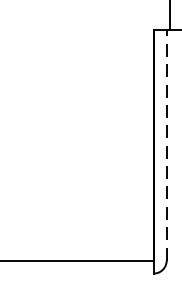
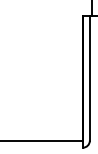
line: (166, 145) -> (89, 78), dashed -> solid

